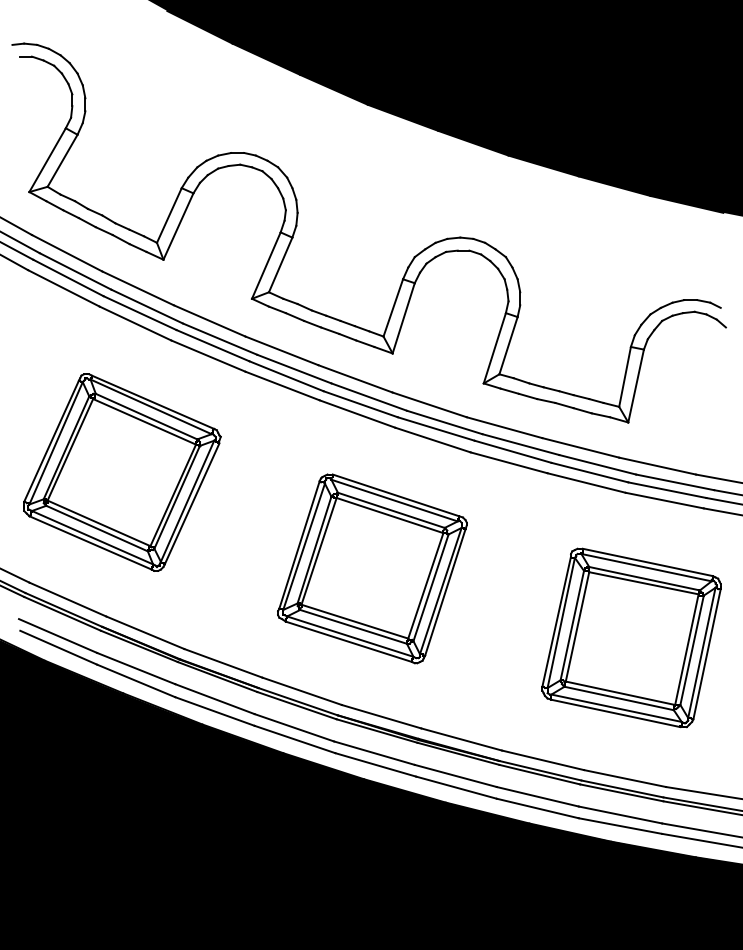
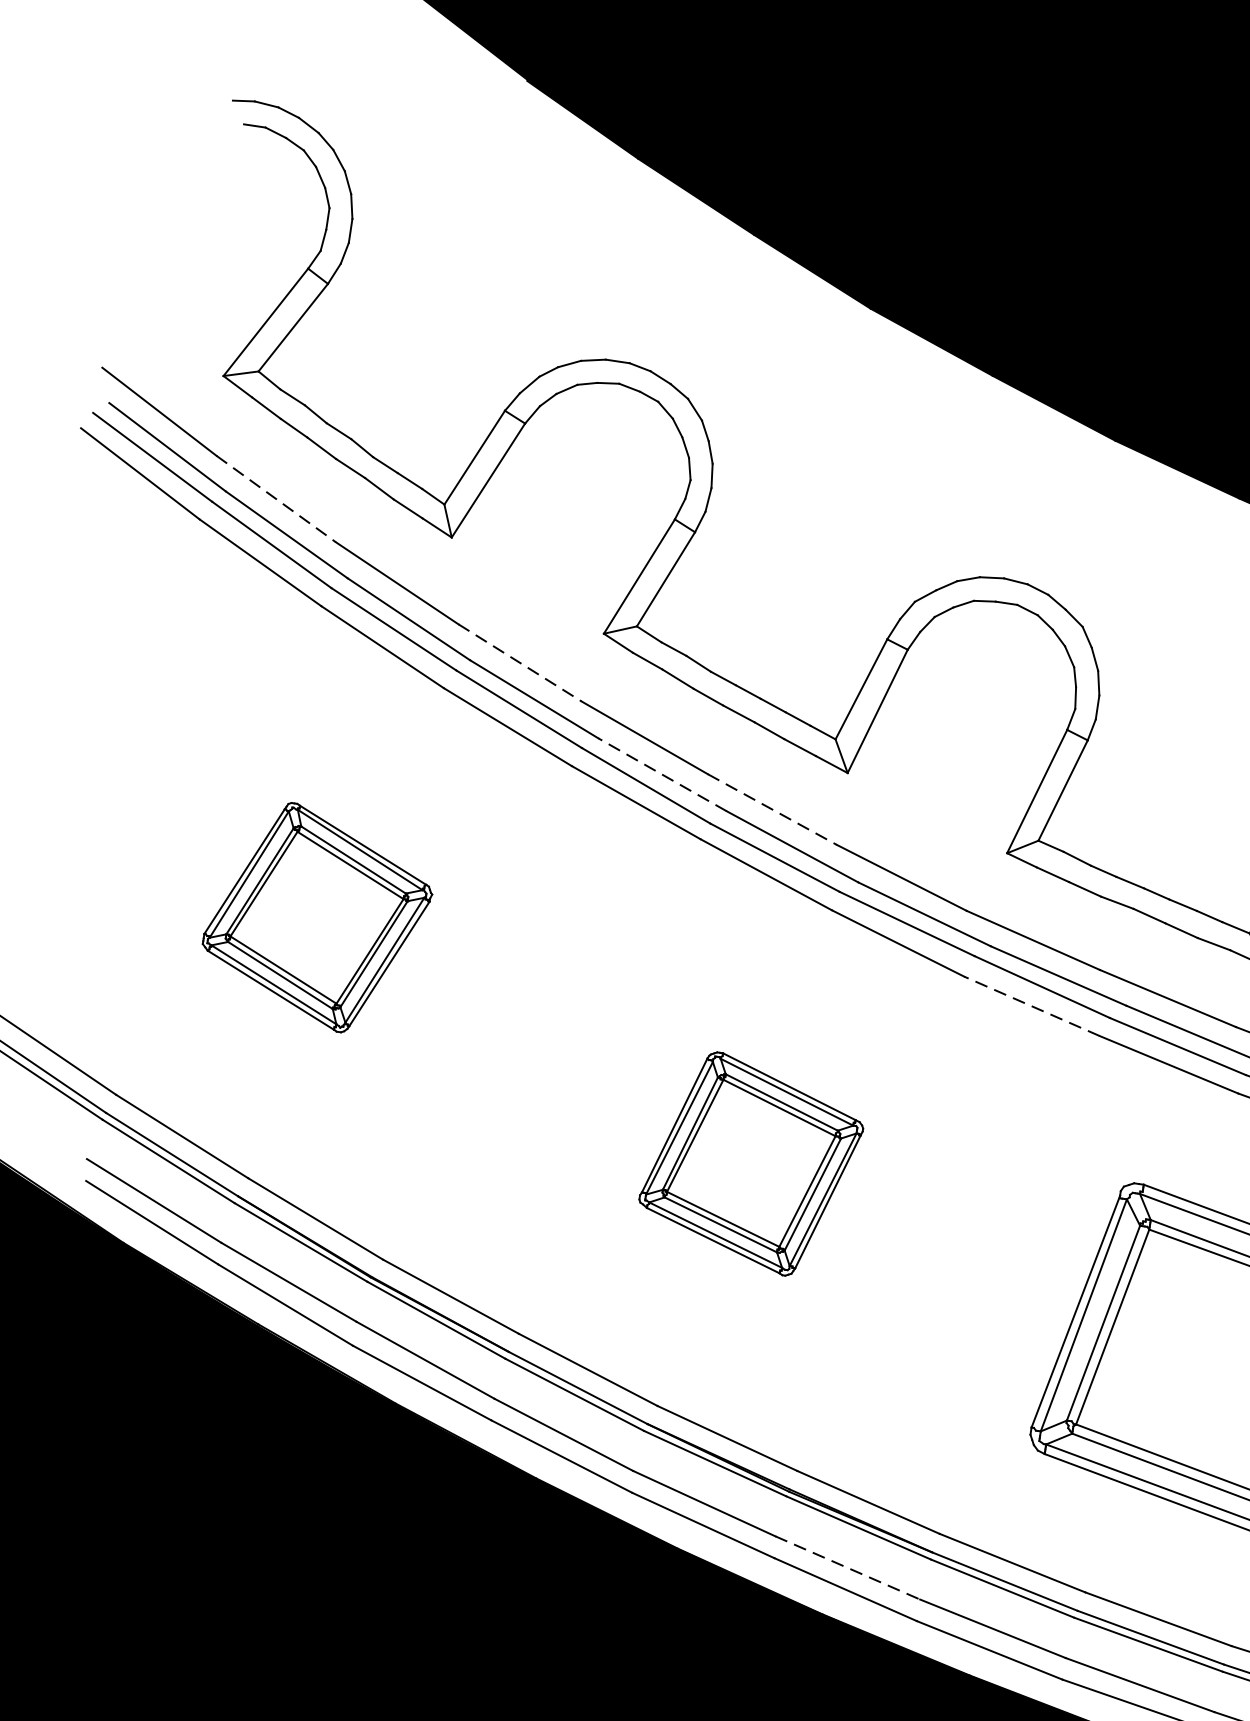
line: (67, 253) -> (276, 499), solid -> dashed
line: (210, 321) -> (521, 664), solid -> dashed
line: (294, 369) -> (662, 775), solid -> dashed
line: (355, 378) -> (772, 808), solid -> dashed
line: (509, 462) -> (1032, 1005), solid -> dashed
part: (122, 472) -> (317, 917), size x0.6
part: (372, 568) -> (751, 1163), size x0.6
line: (456, 776) -> (848, 1569), solid -> dashed

